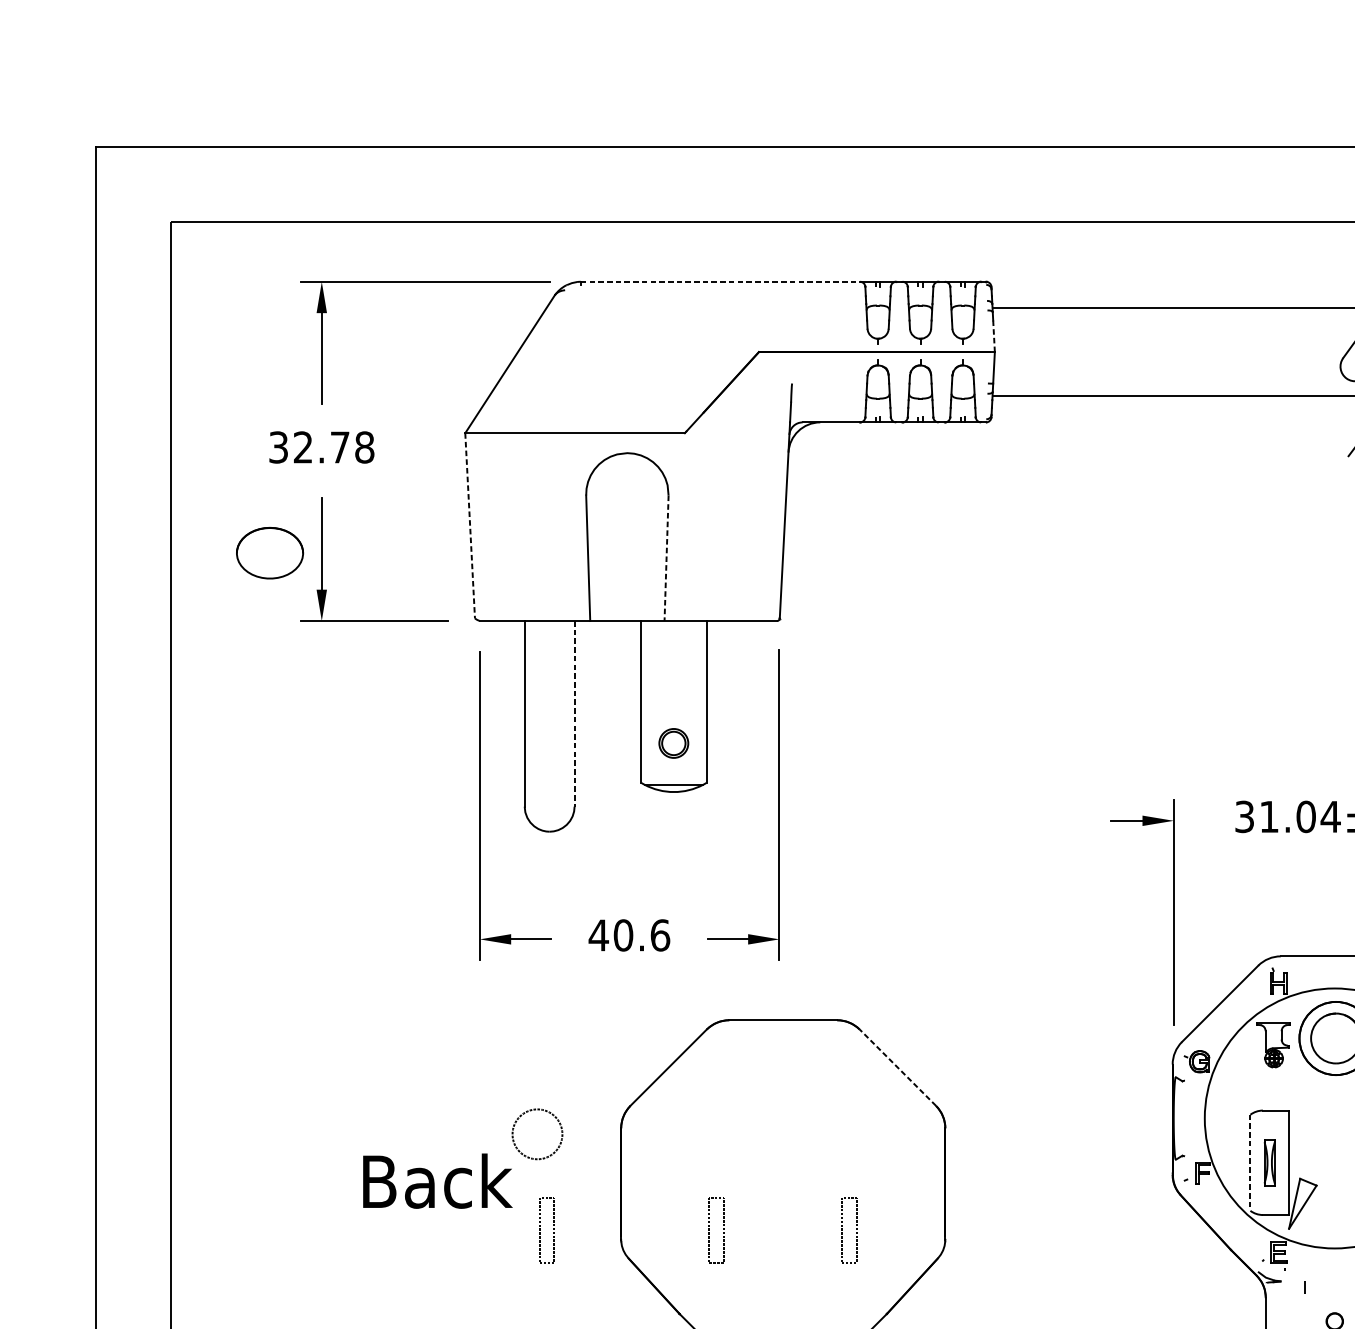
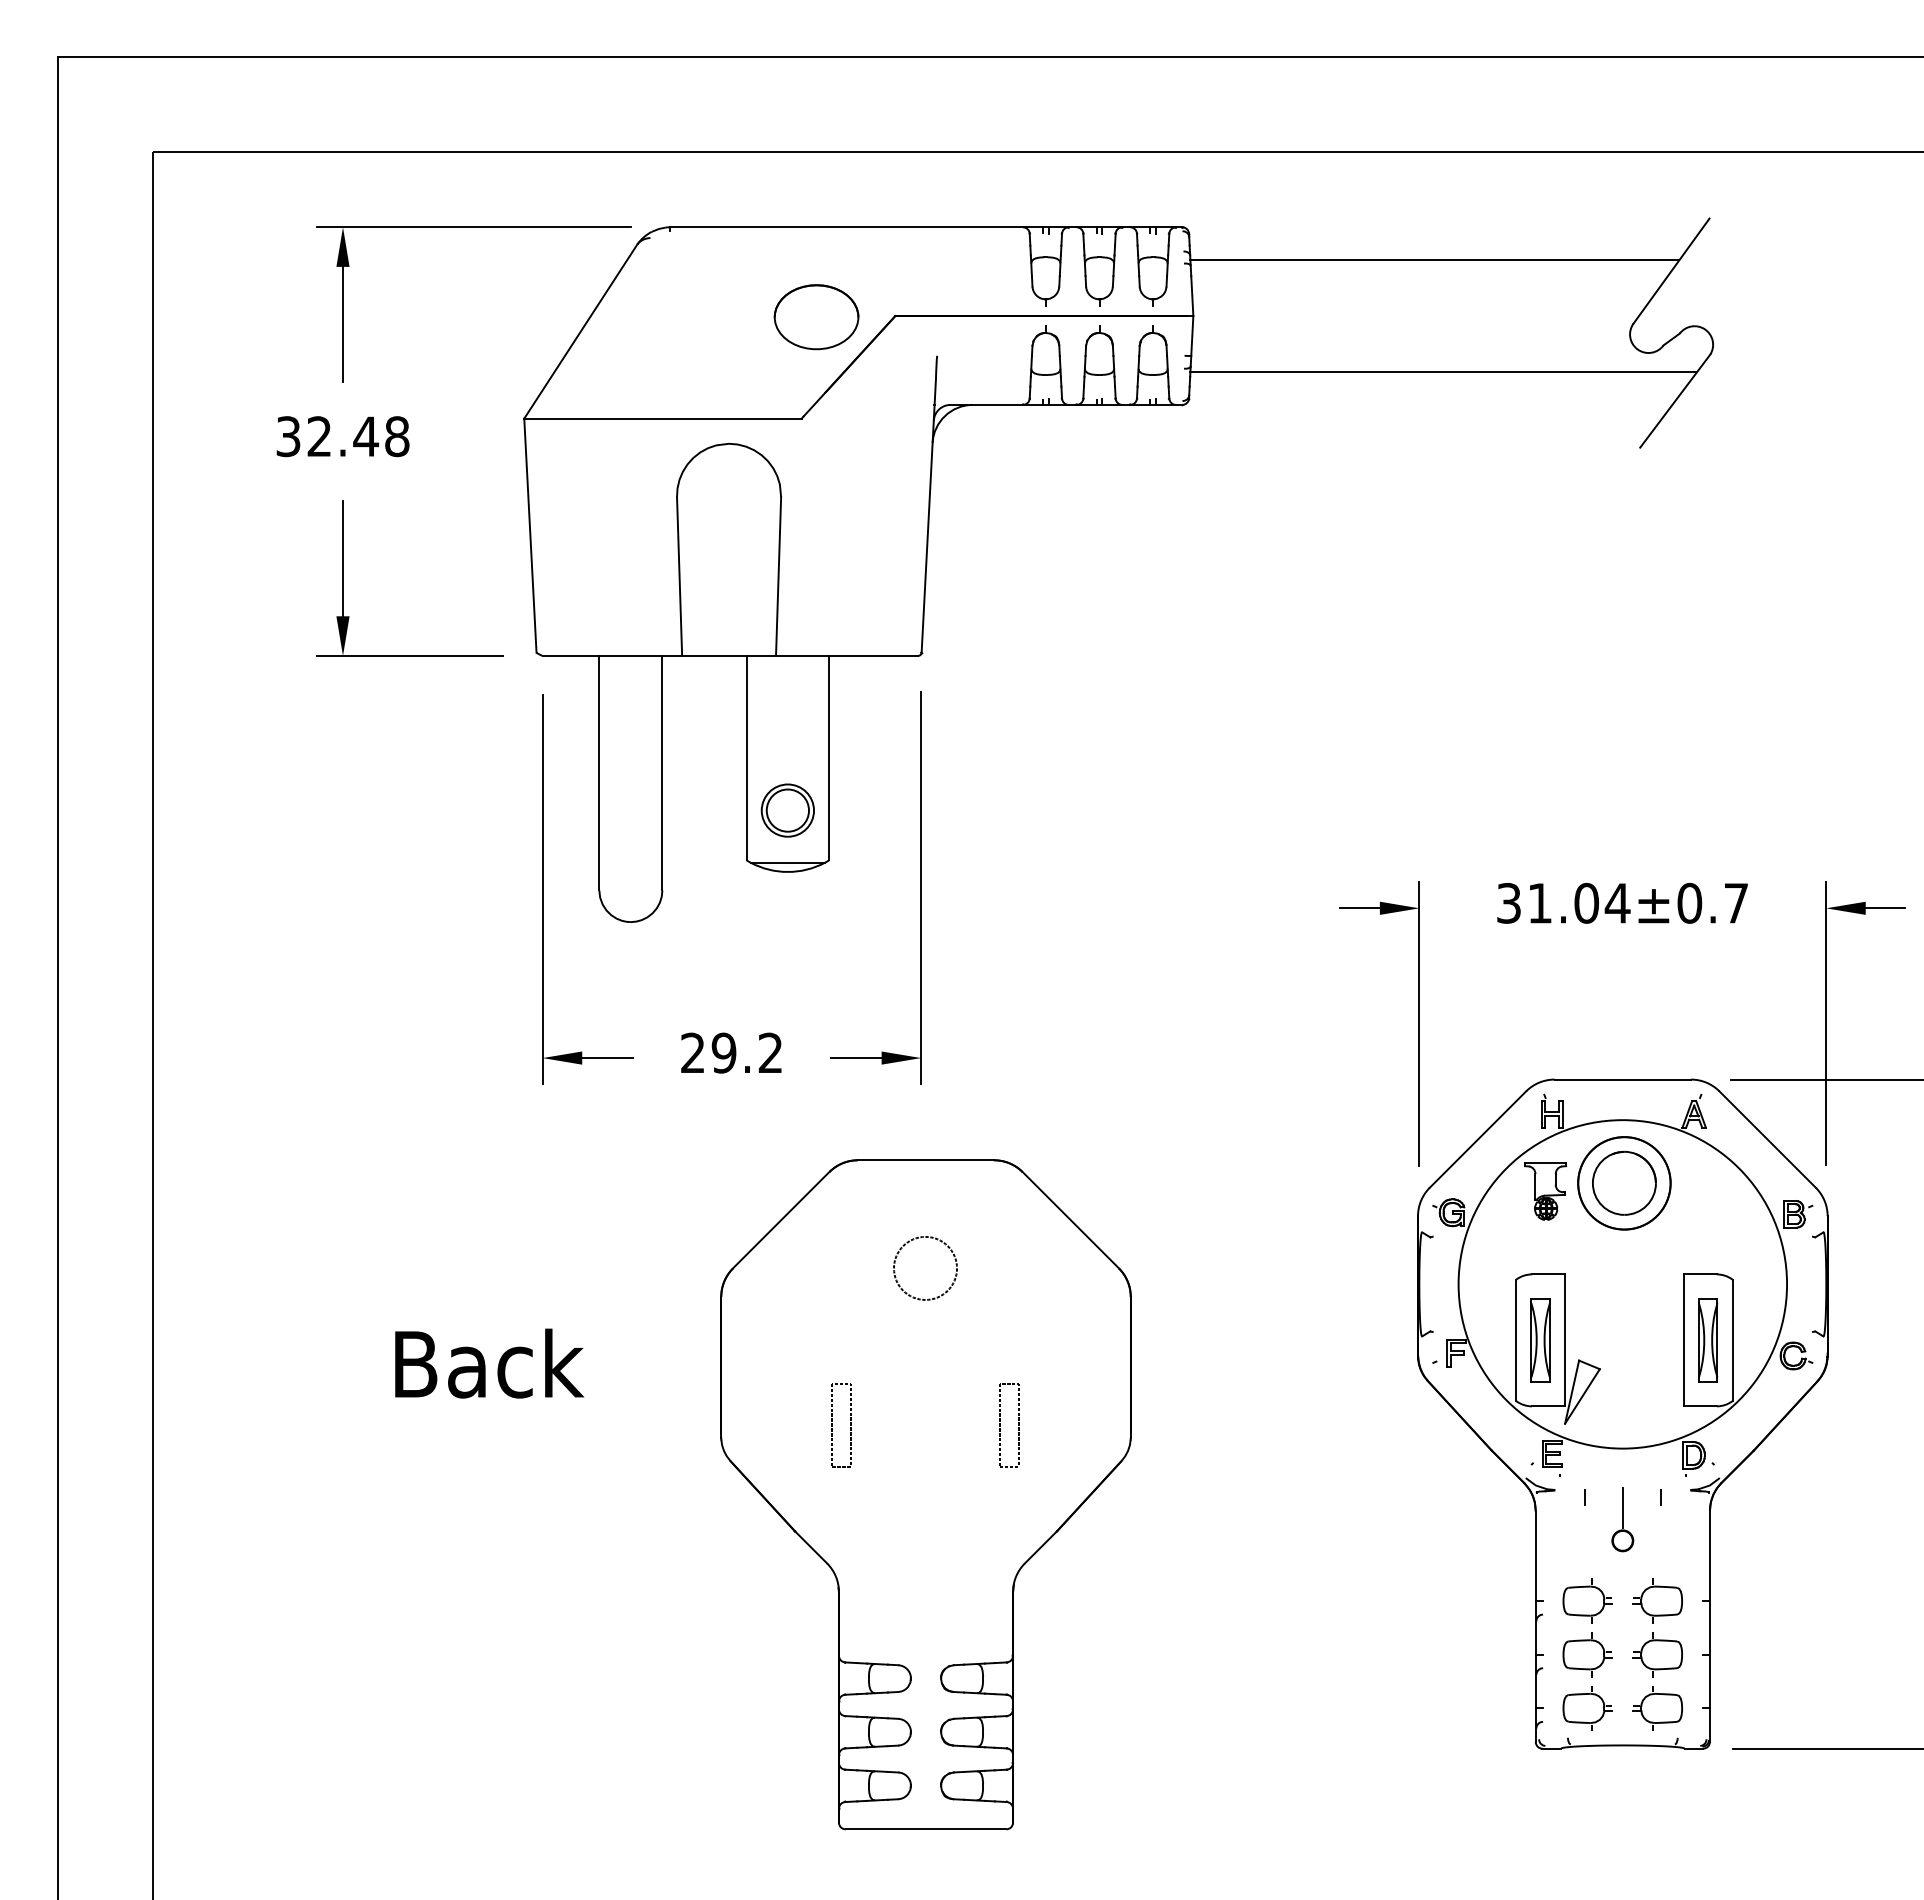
line: (721, 281) -> (847, 227), dashed -> solid
line: (994, 336) -> (1192, 296), dashed -> solid
text: (340, 447) -> (366, 436), 32.78 -> 32.48
line: (470, 526) -> (530, 536), dashed -> solid
part: (269, 553) -> (816, 317), moved
line: (666, 558) -> (778, 577), dashed -> solid
line: (574, 714) -> (662, 773), dashed -> solid
part: (673, 743) -> (787, 810), size x1.43
text: (629, 934) -> (731, 1052), 40.6 -> 29.2
line: (897, 1067) -> (1070, 1219), dashed -> solid
circle: (537, 1134) -> (925, 1268), moved
line: (1250, 1162) -> (1516, 1340), dashed -> solid
part: (1269, 1162) -> (1540, 1340), size x1.43
part: (539, 1230) -> (618, 1425), removed
line: (1334, 1295) -> (1622, 1507), added

